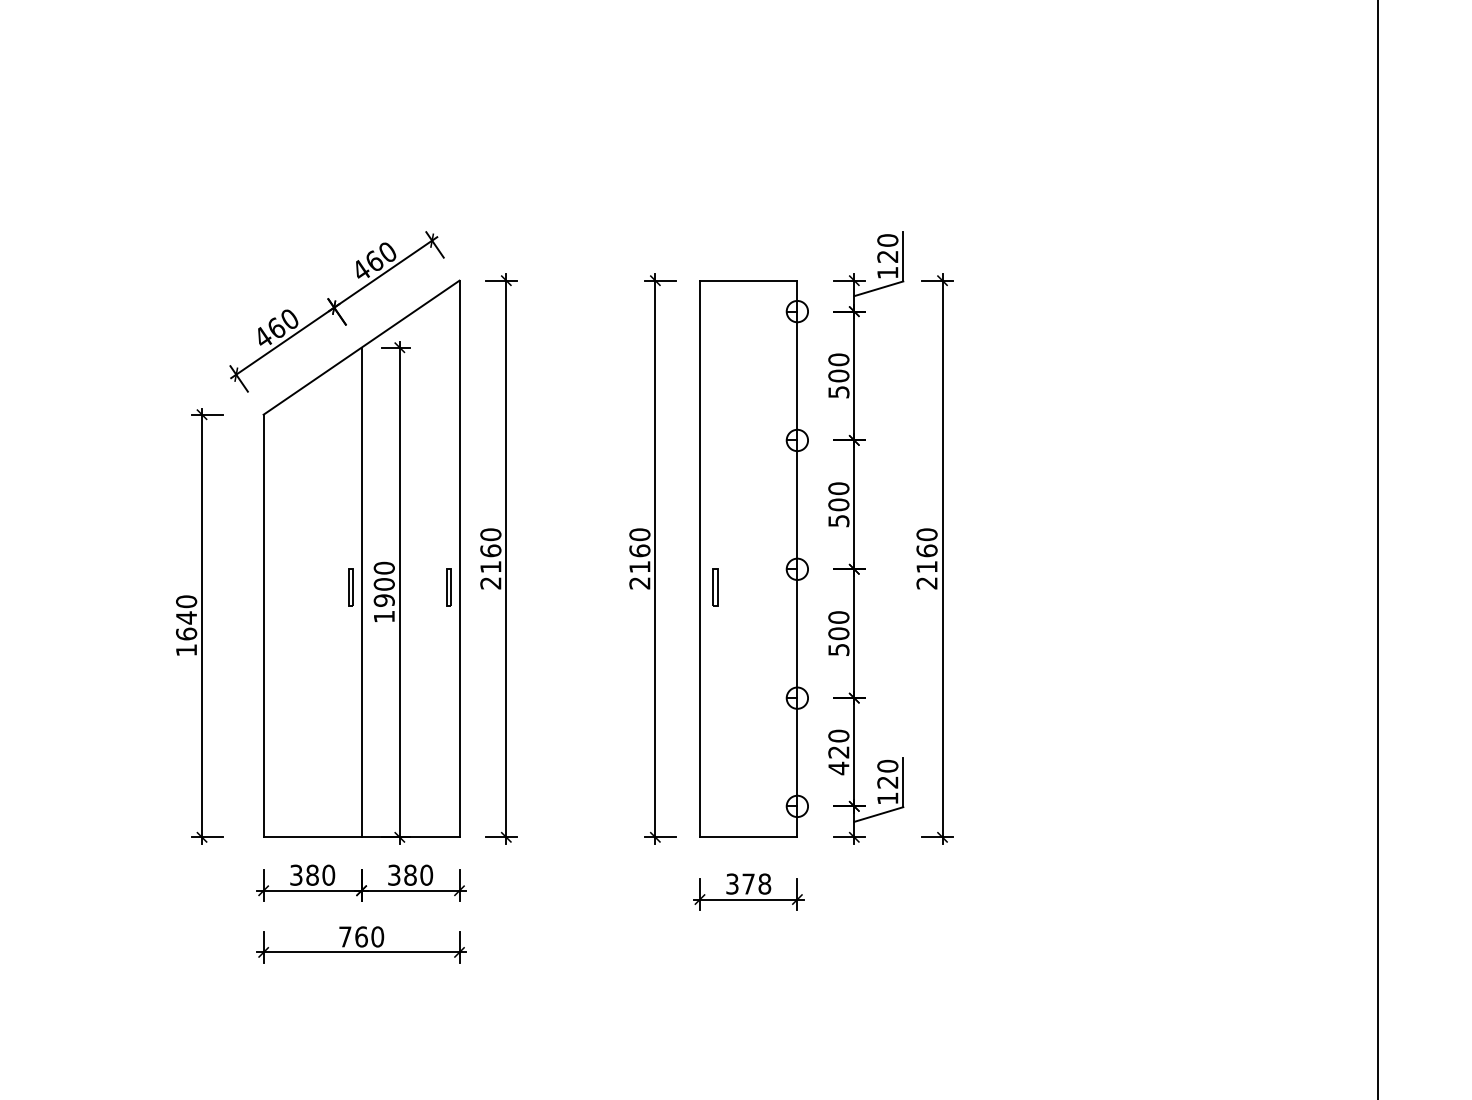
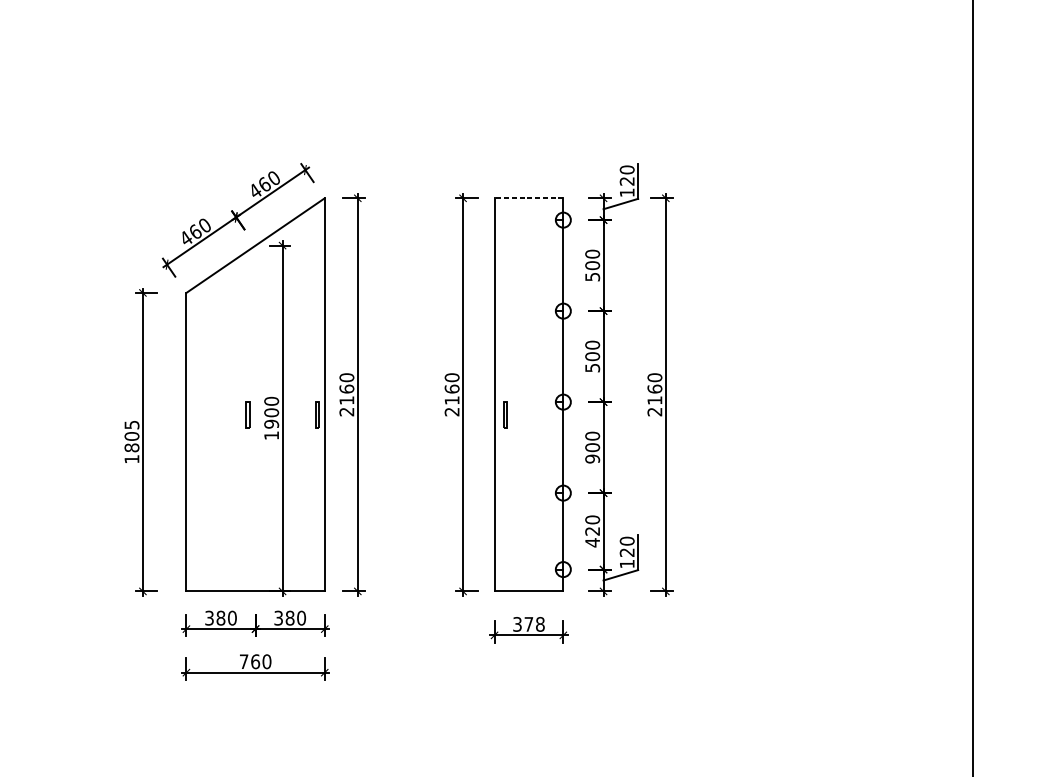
line: (748, 280) -> (528, 198), solid -> dashed
line: (361, 592) -> (255, 418), removed
text: (186, 617) -> (131, 436), 1640 -> 1805
text: (838, 649) -> (592, 458), 500 -> 900

